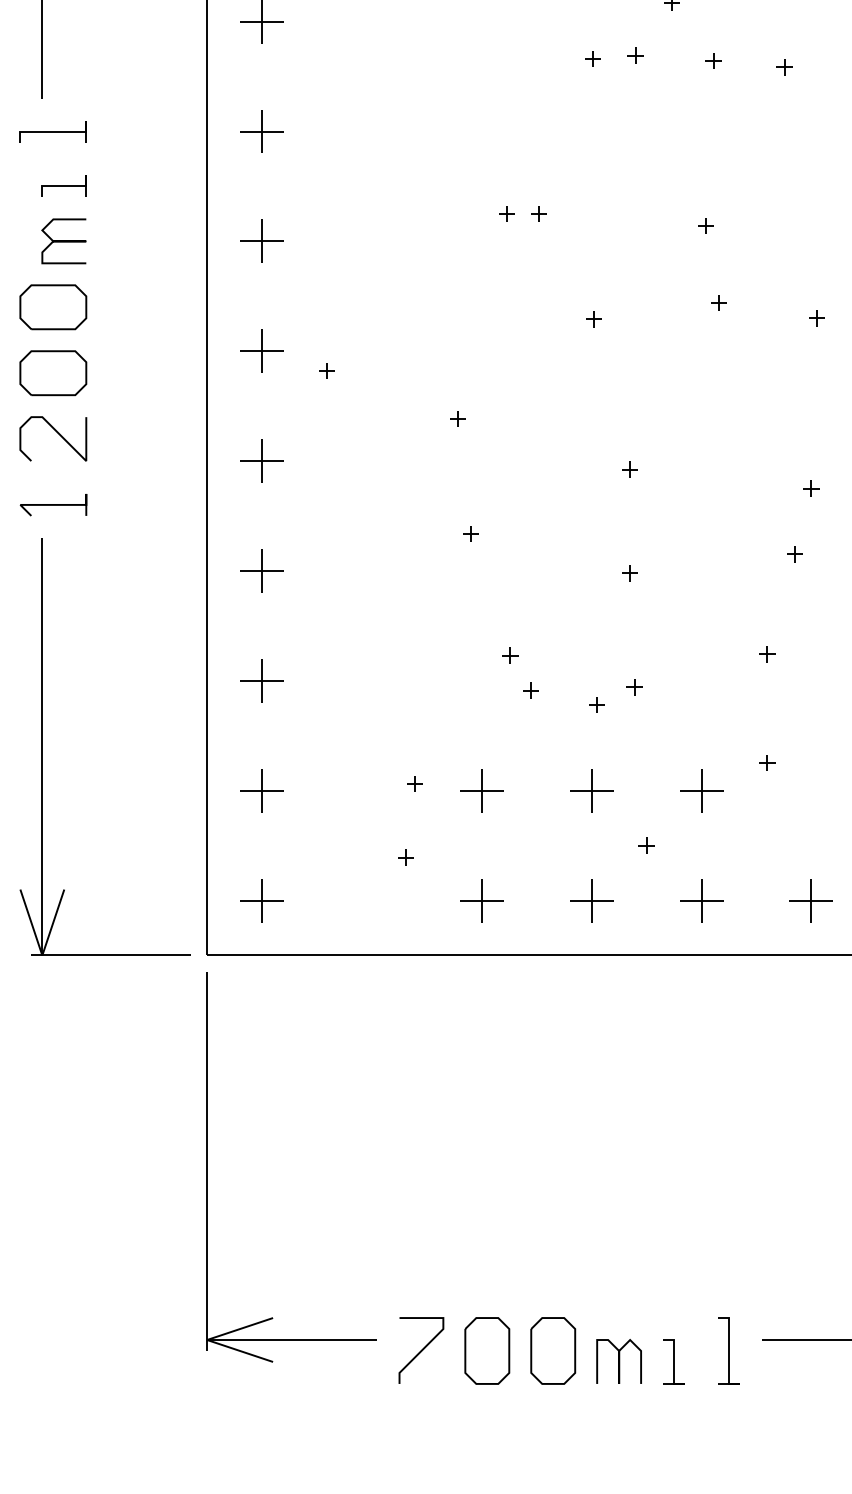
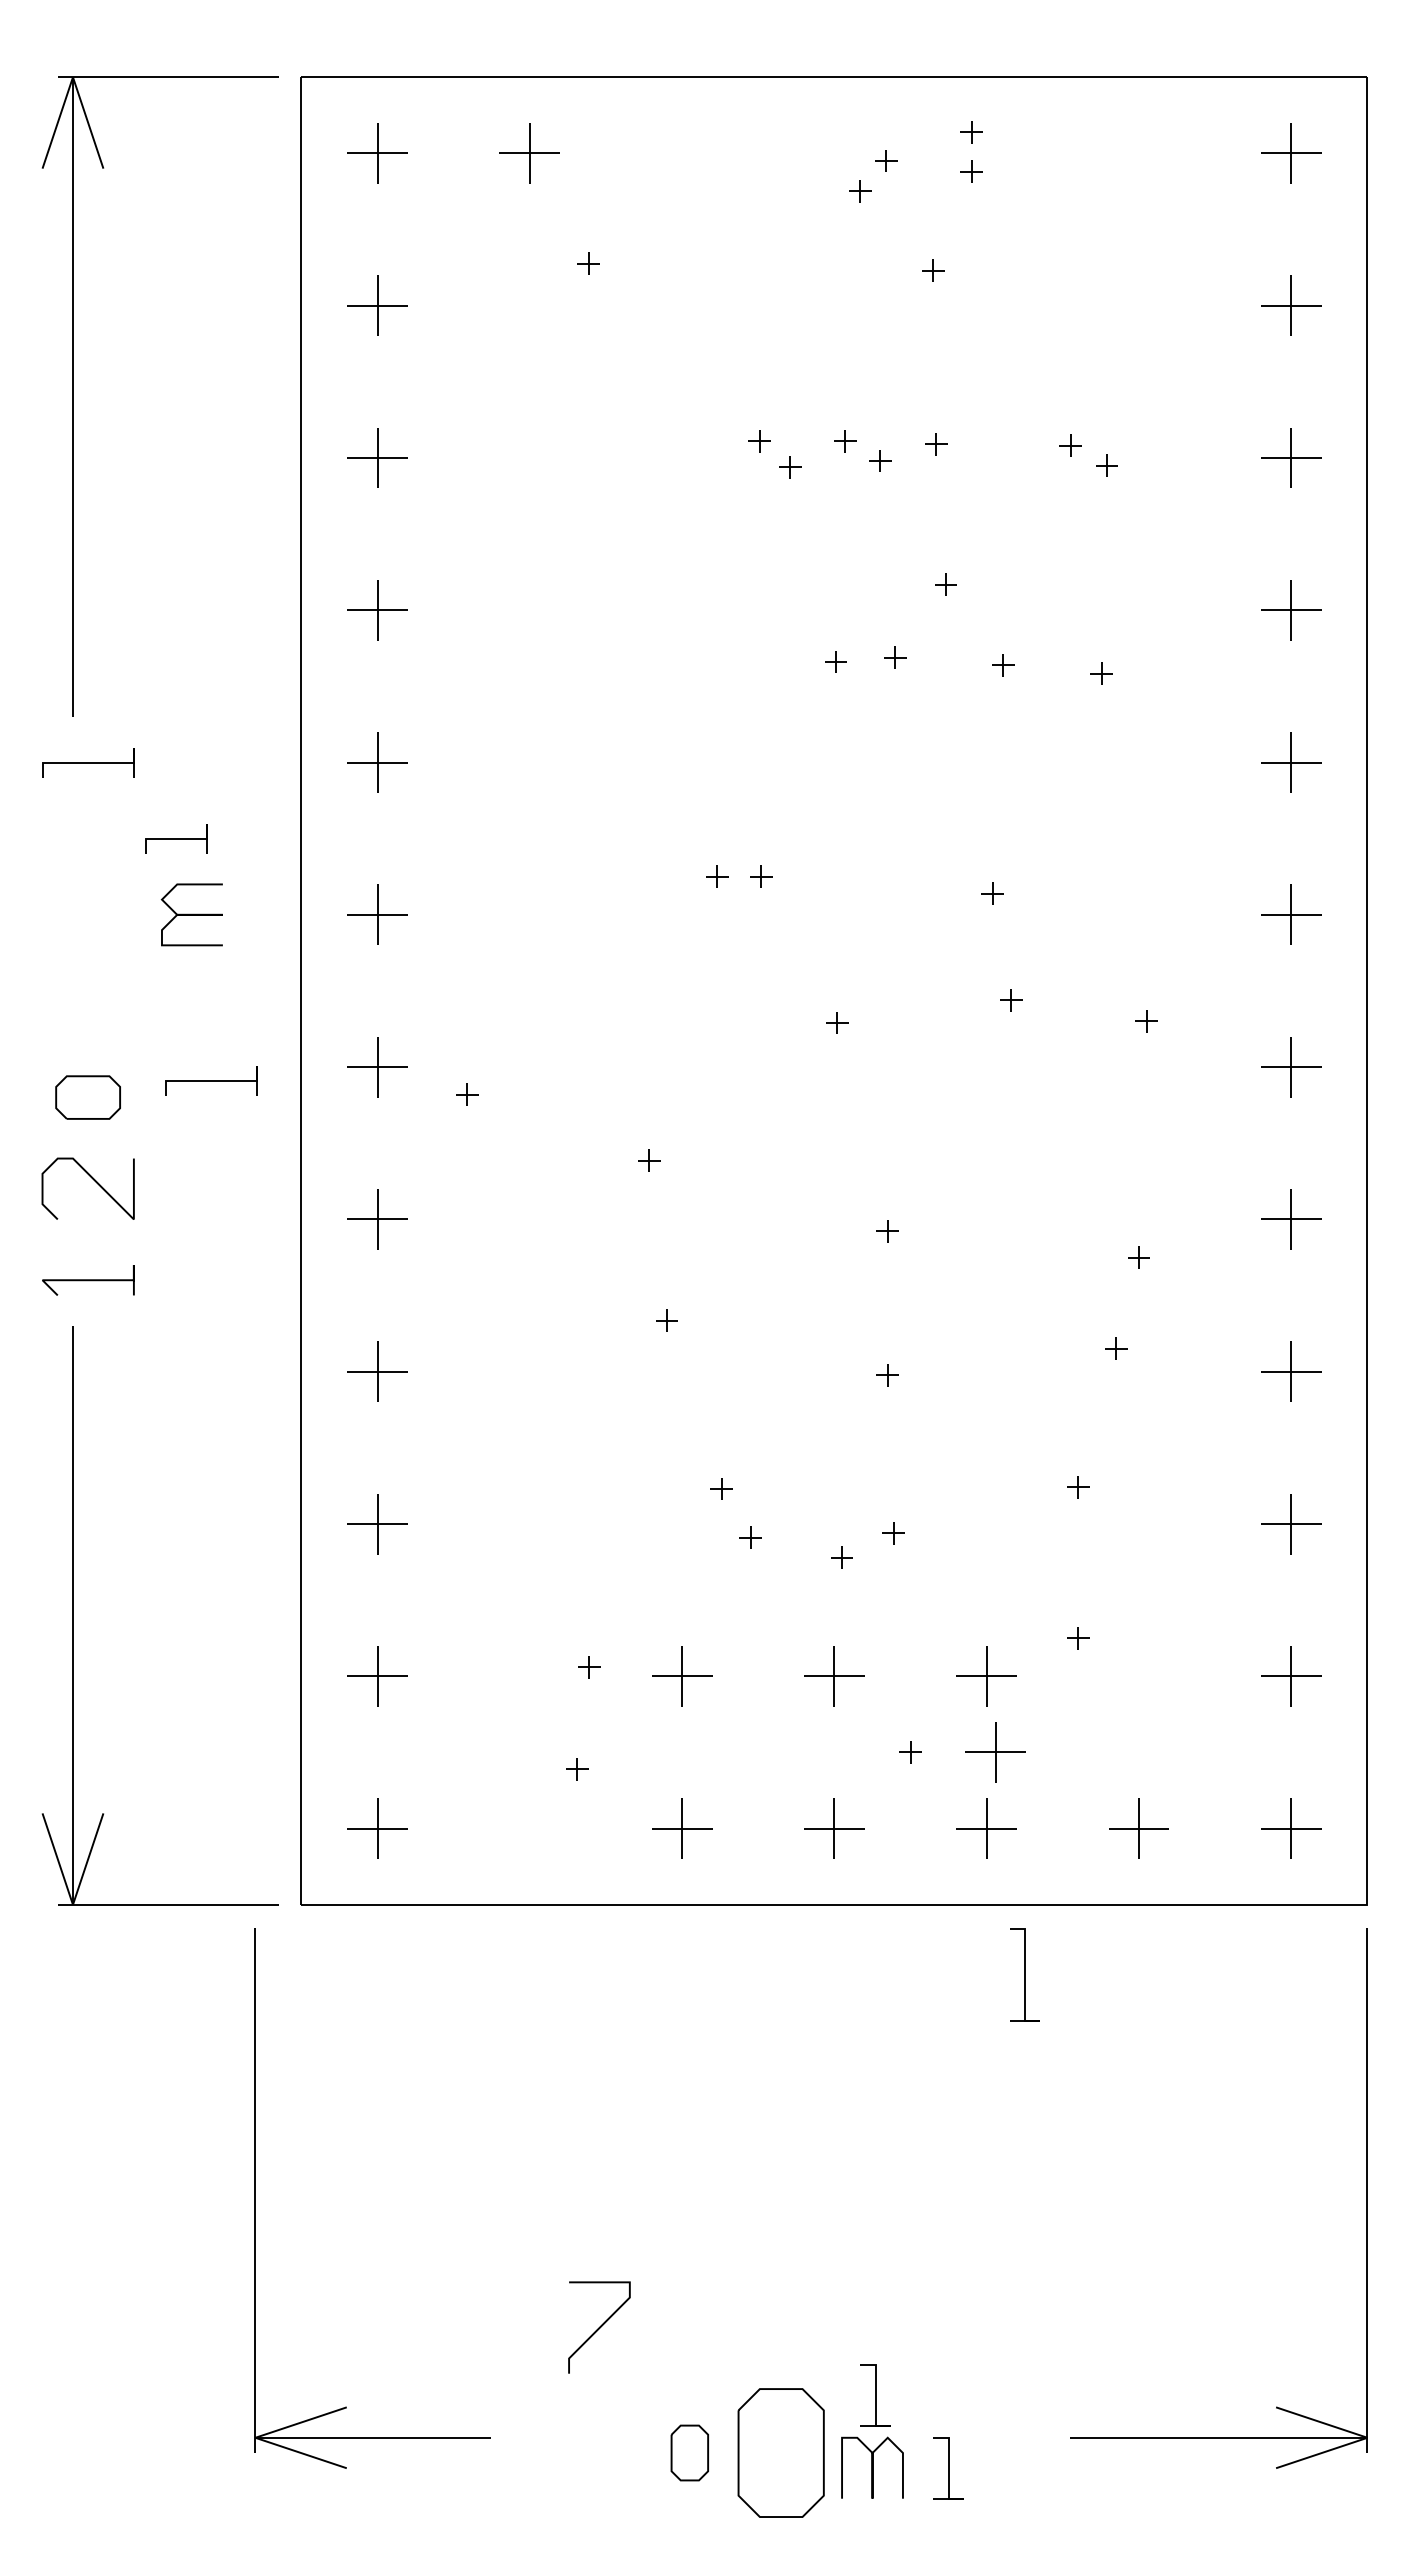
line: (64, 186) -> (176, 838), moved
curve: (63, 241) -> (191, 914), moved
part: (52, 306) -> (87, 1005), removed
line: (142, 360) -> (211, 1080), added
part: (52, 373) -> (87, 1097), size x0.7
part: (707, 845) -> (995, 1752), added
part: (207, 1167) -> (255, 2198), moved
line: (621, 1309) -> (875, 2395), added
line: (421, 1350) -> (599, 2327), moved
part: (487, 1350) -> (689, 2452), size x0.6
part: (552, 1350) -> (780, 2452), size x1.4
line: (728, 1350) -> (1024, 1974), moved

